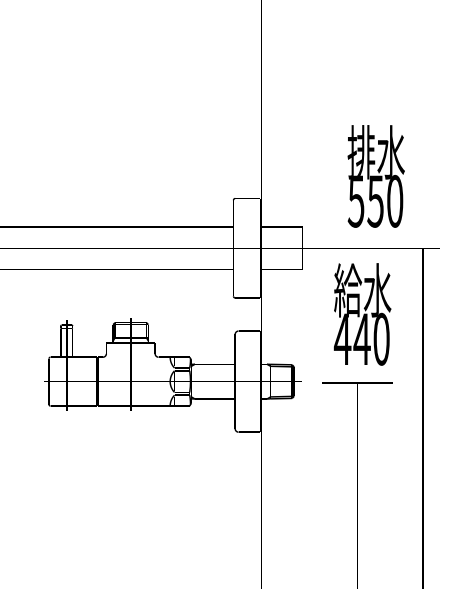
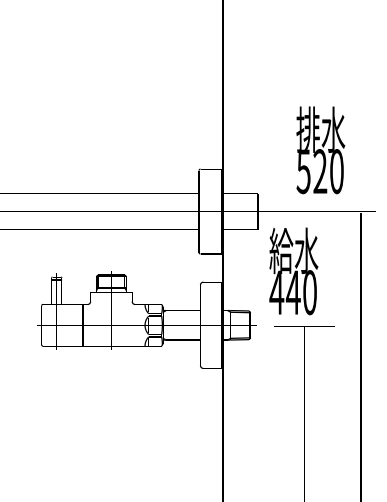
text: (375, 200) -> (320, 170), 550 -> 520
text: (362, 314) -> (293, 271), moved

